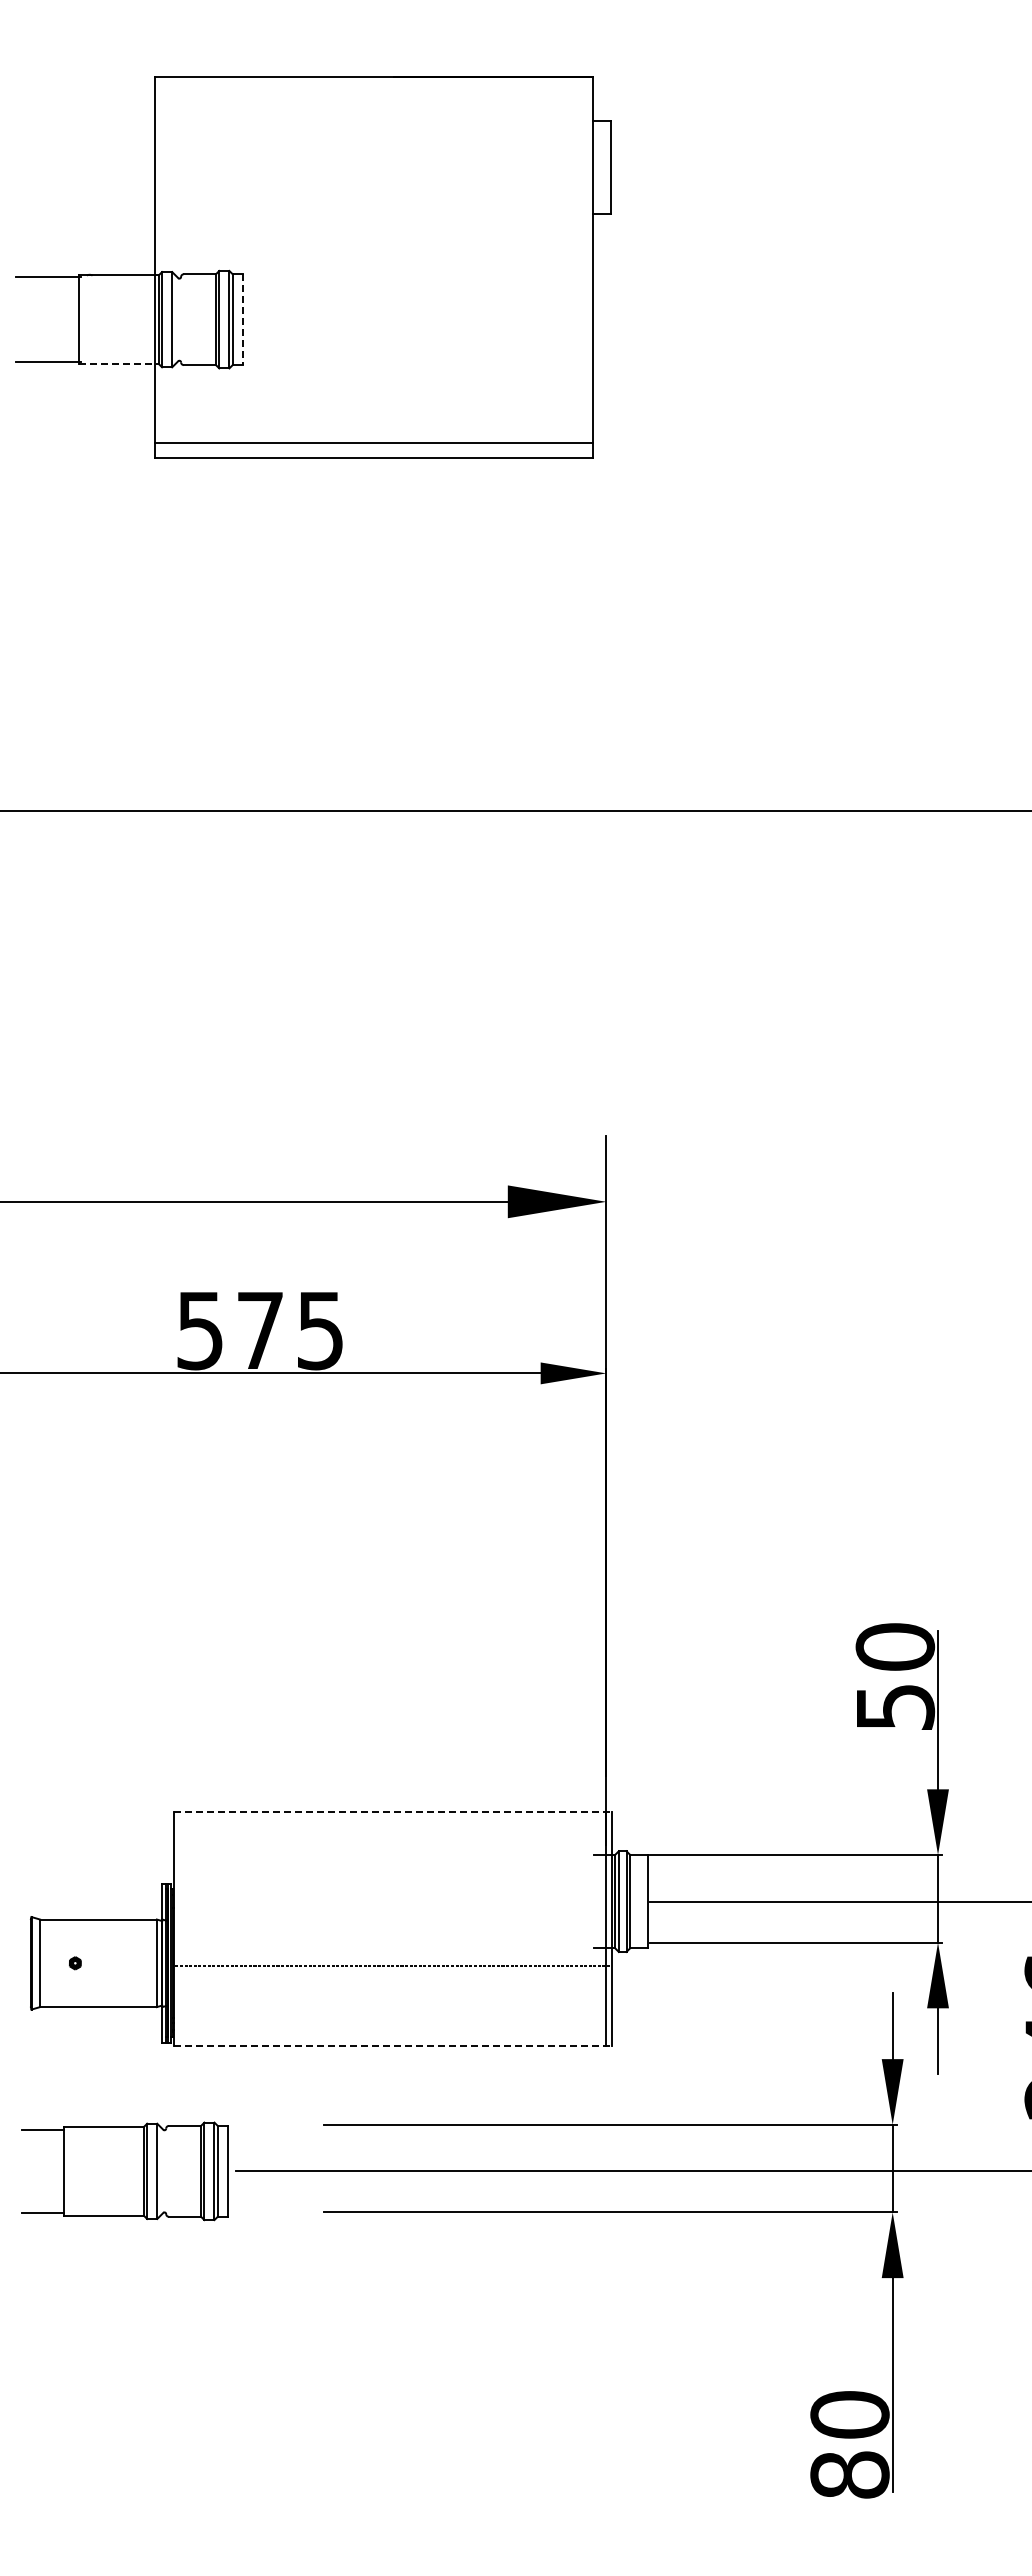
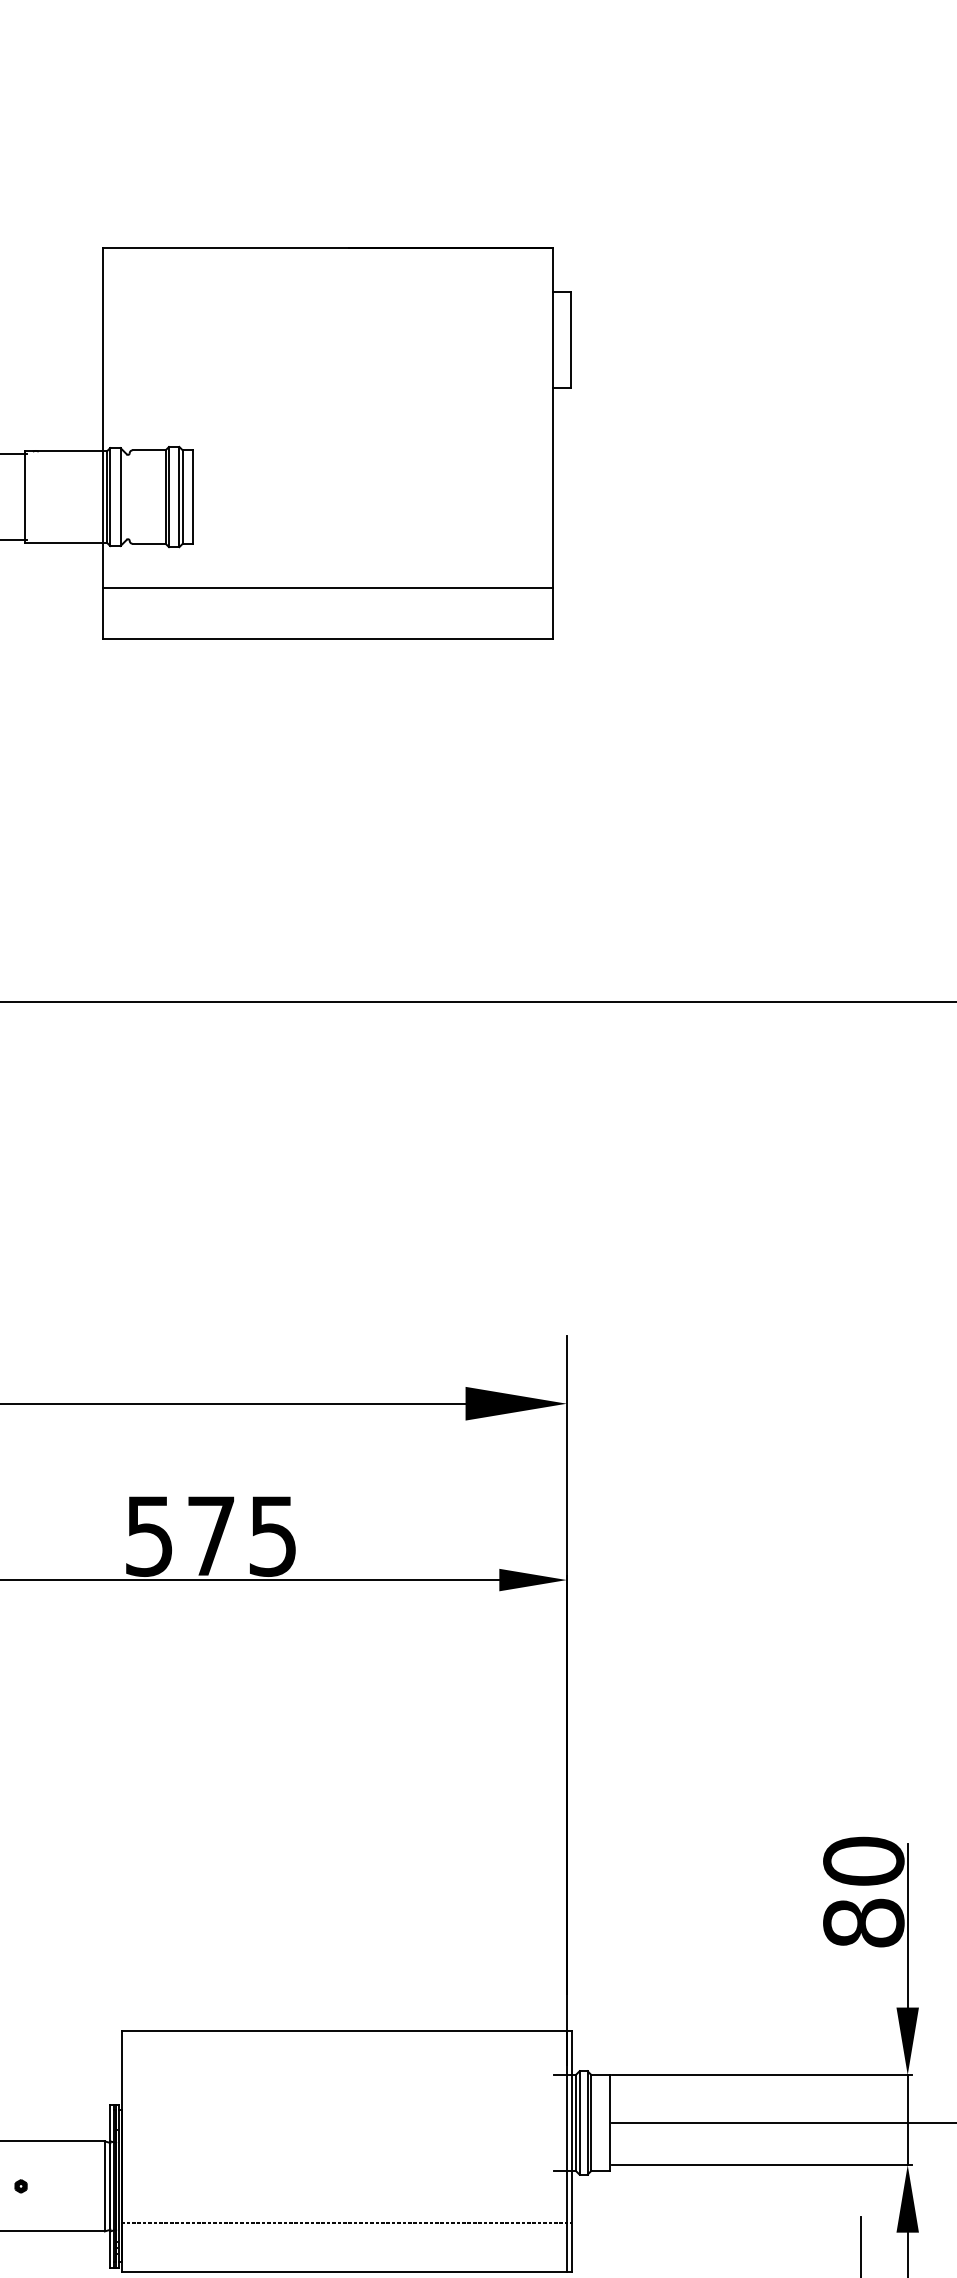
line: (242, 320) -> (192, 497), dashed -> solid
line: (119, 364) -> (66, 543), dashed -> solid
line: (374, 442) -> (328, 587), moved
text: (895, 1706) -> (864, 1922), 50 -> 80
line: (392, 1812) -> (347, 2031), dashed -> solid
line: (392, 1965) -> (347, 2222), moved
line: (392, 2046) -> (347, 2271), dashed -> solid

